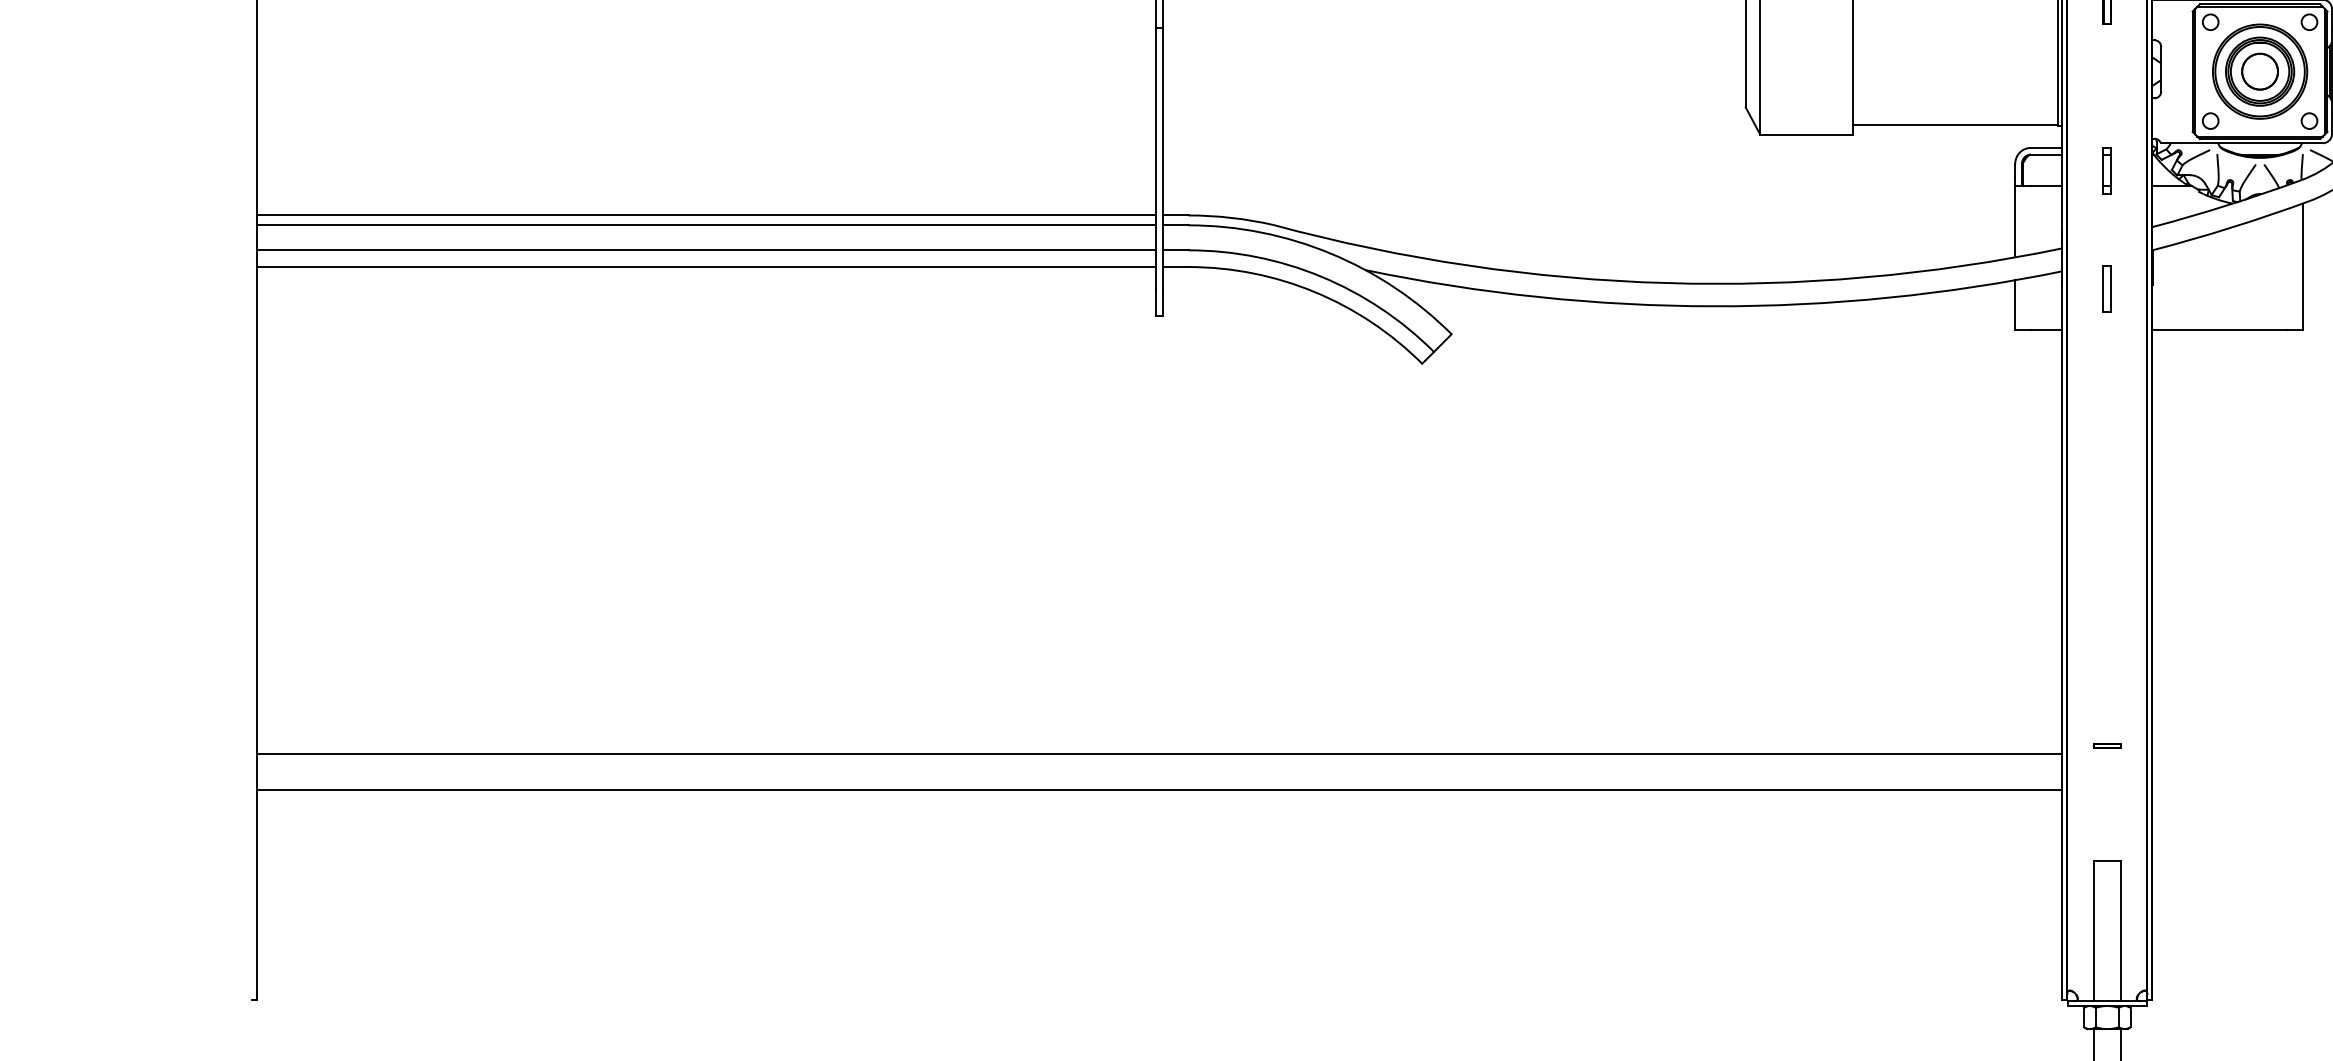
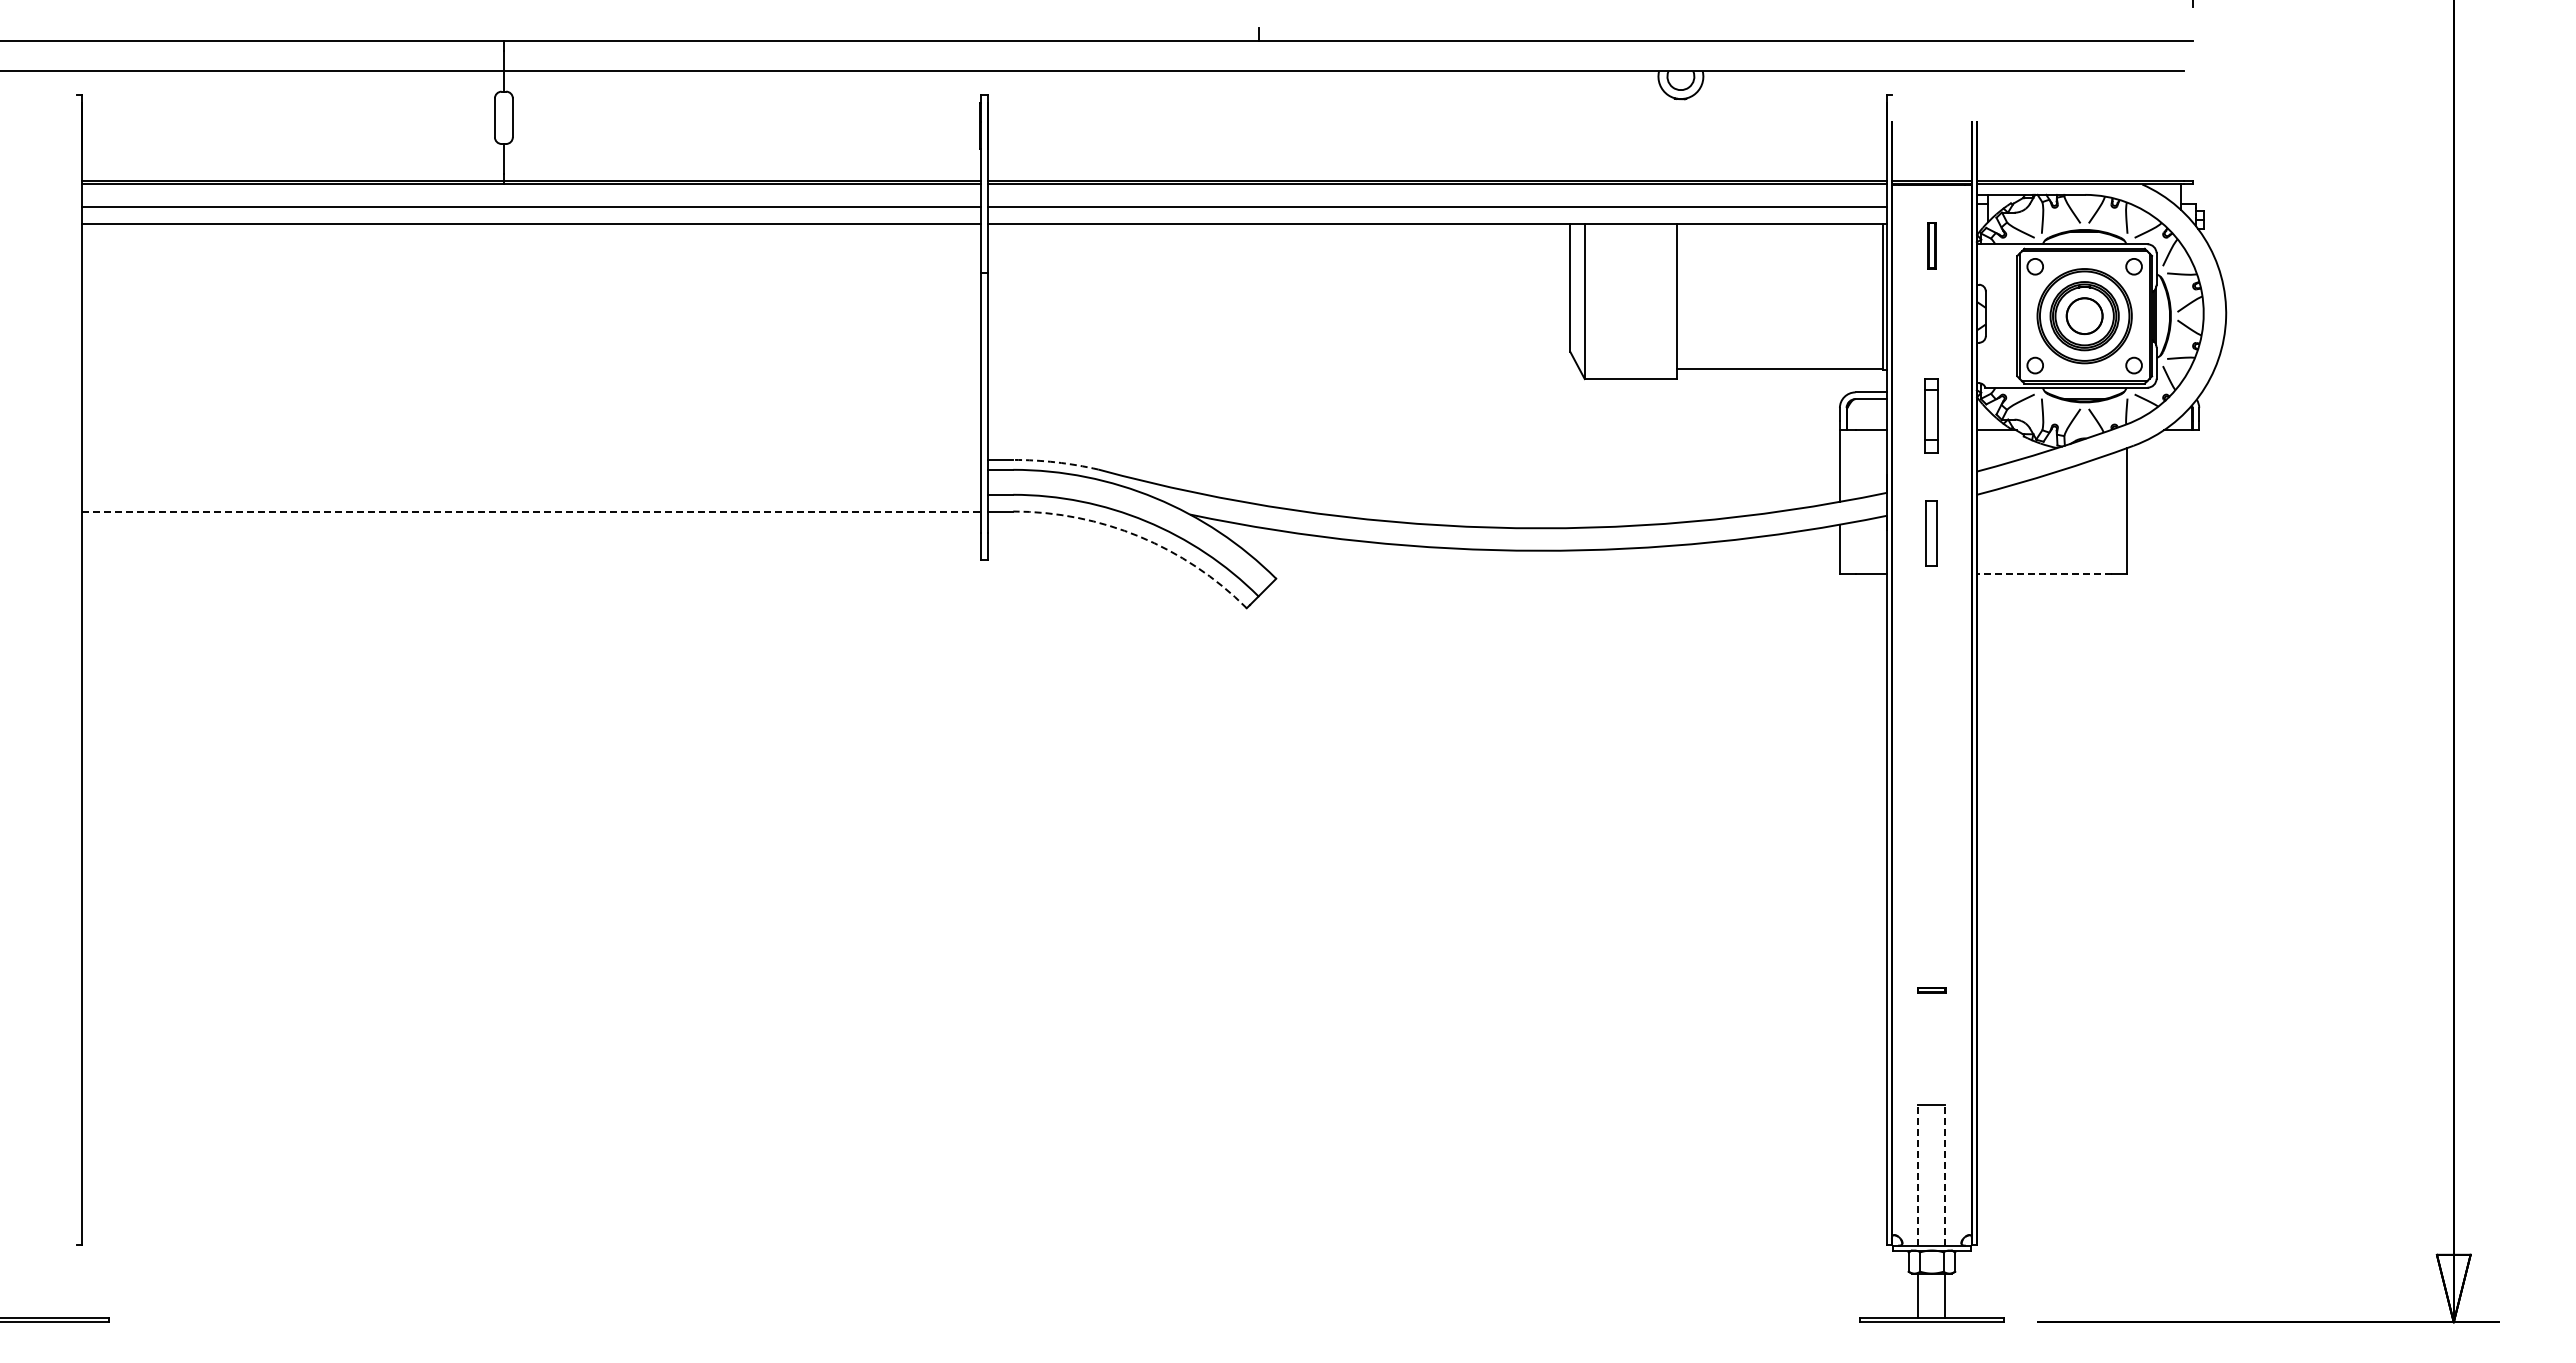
part: (2106, 170) -> (1931, 414), size x1.6
line: (705, 215) -> (530, 459), removed
arc: (1231, 218) -> (1056, 462), solid -> dashed
line: (705, 225) -> (530, 469), removed
line: (705, 250) -> (530, 494), removed
line: (706, 267) -> (531, 511), solid -> dashed
part: (2106, 288) -> (1931, 532), size x1.4
arc: (1314, 292) -> (1139, 536), solid -> dashed
line: (2218, 330) -> (2043, 574), solid -> dashed
line: (1159, 754) -> (984, 998), removed
line: (1159, 790) -> (984, 1034), removed
line: (2093, 930) -> (1918, 1174), solid -> dashed
line: (2120, 930) -> (1945, 1174), solid -> dashed

